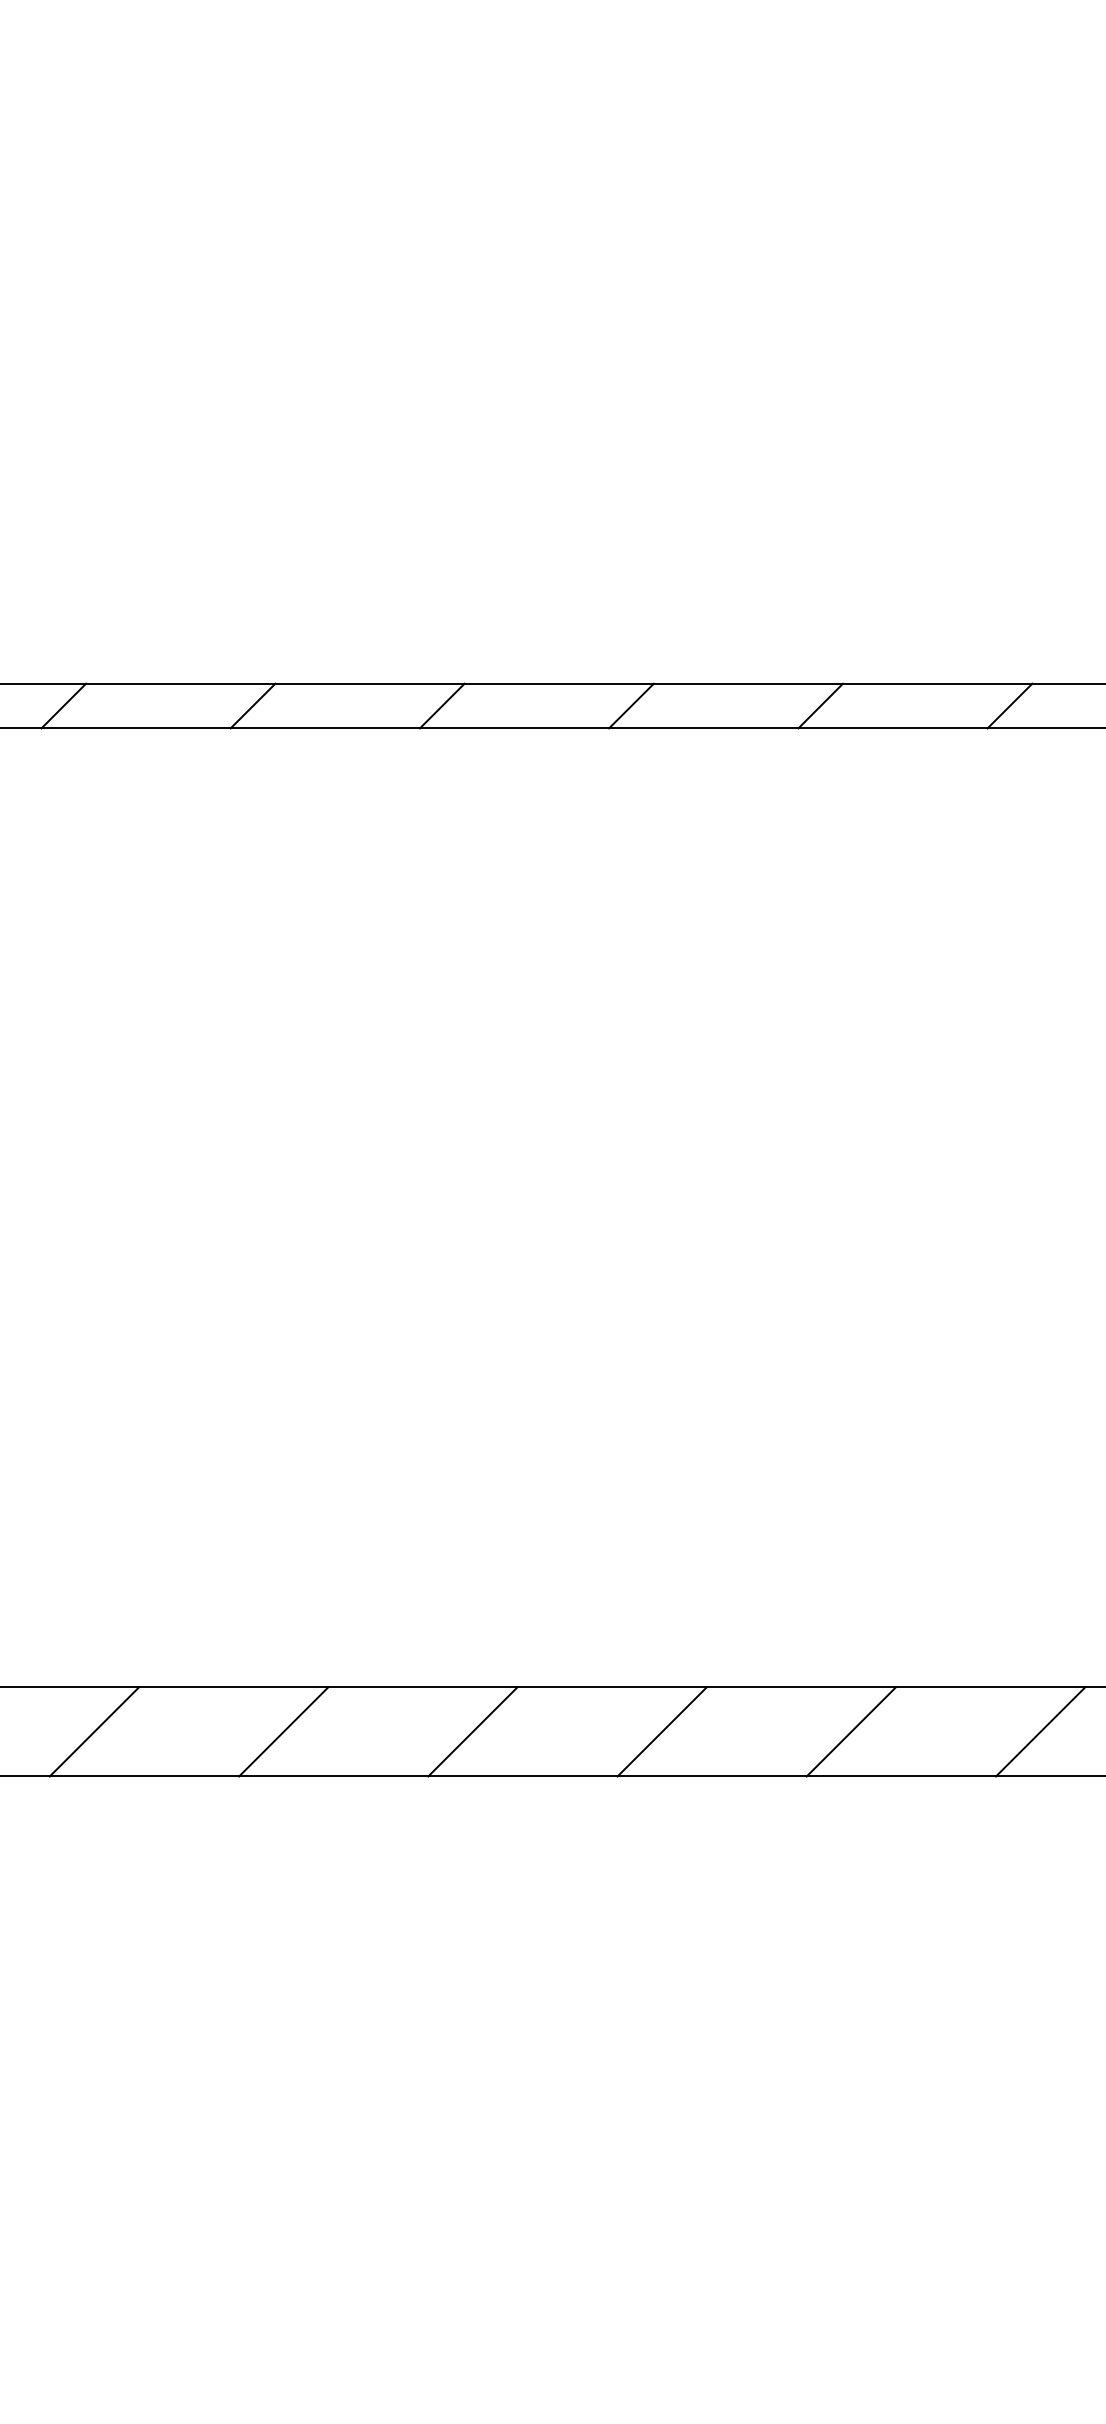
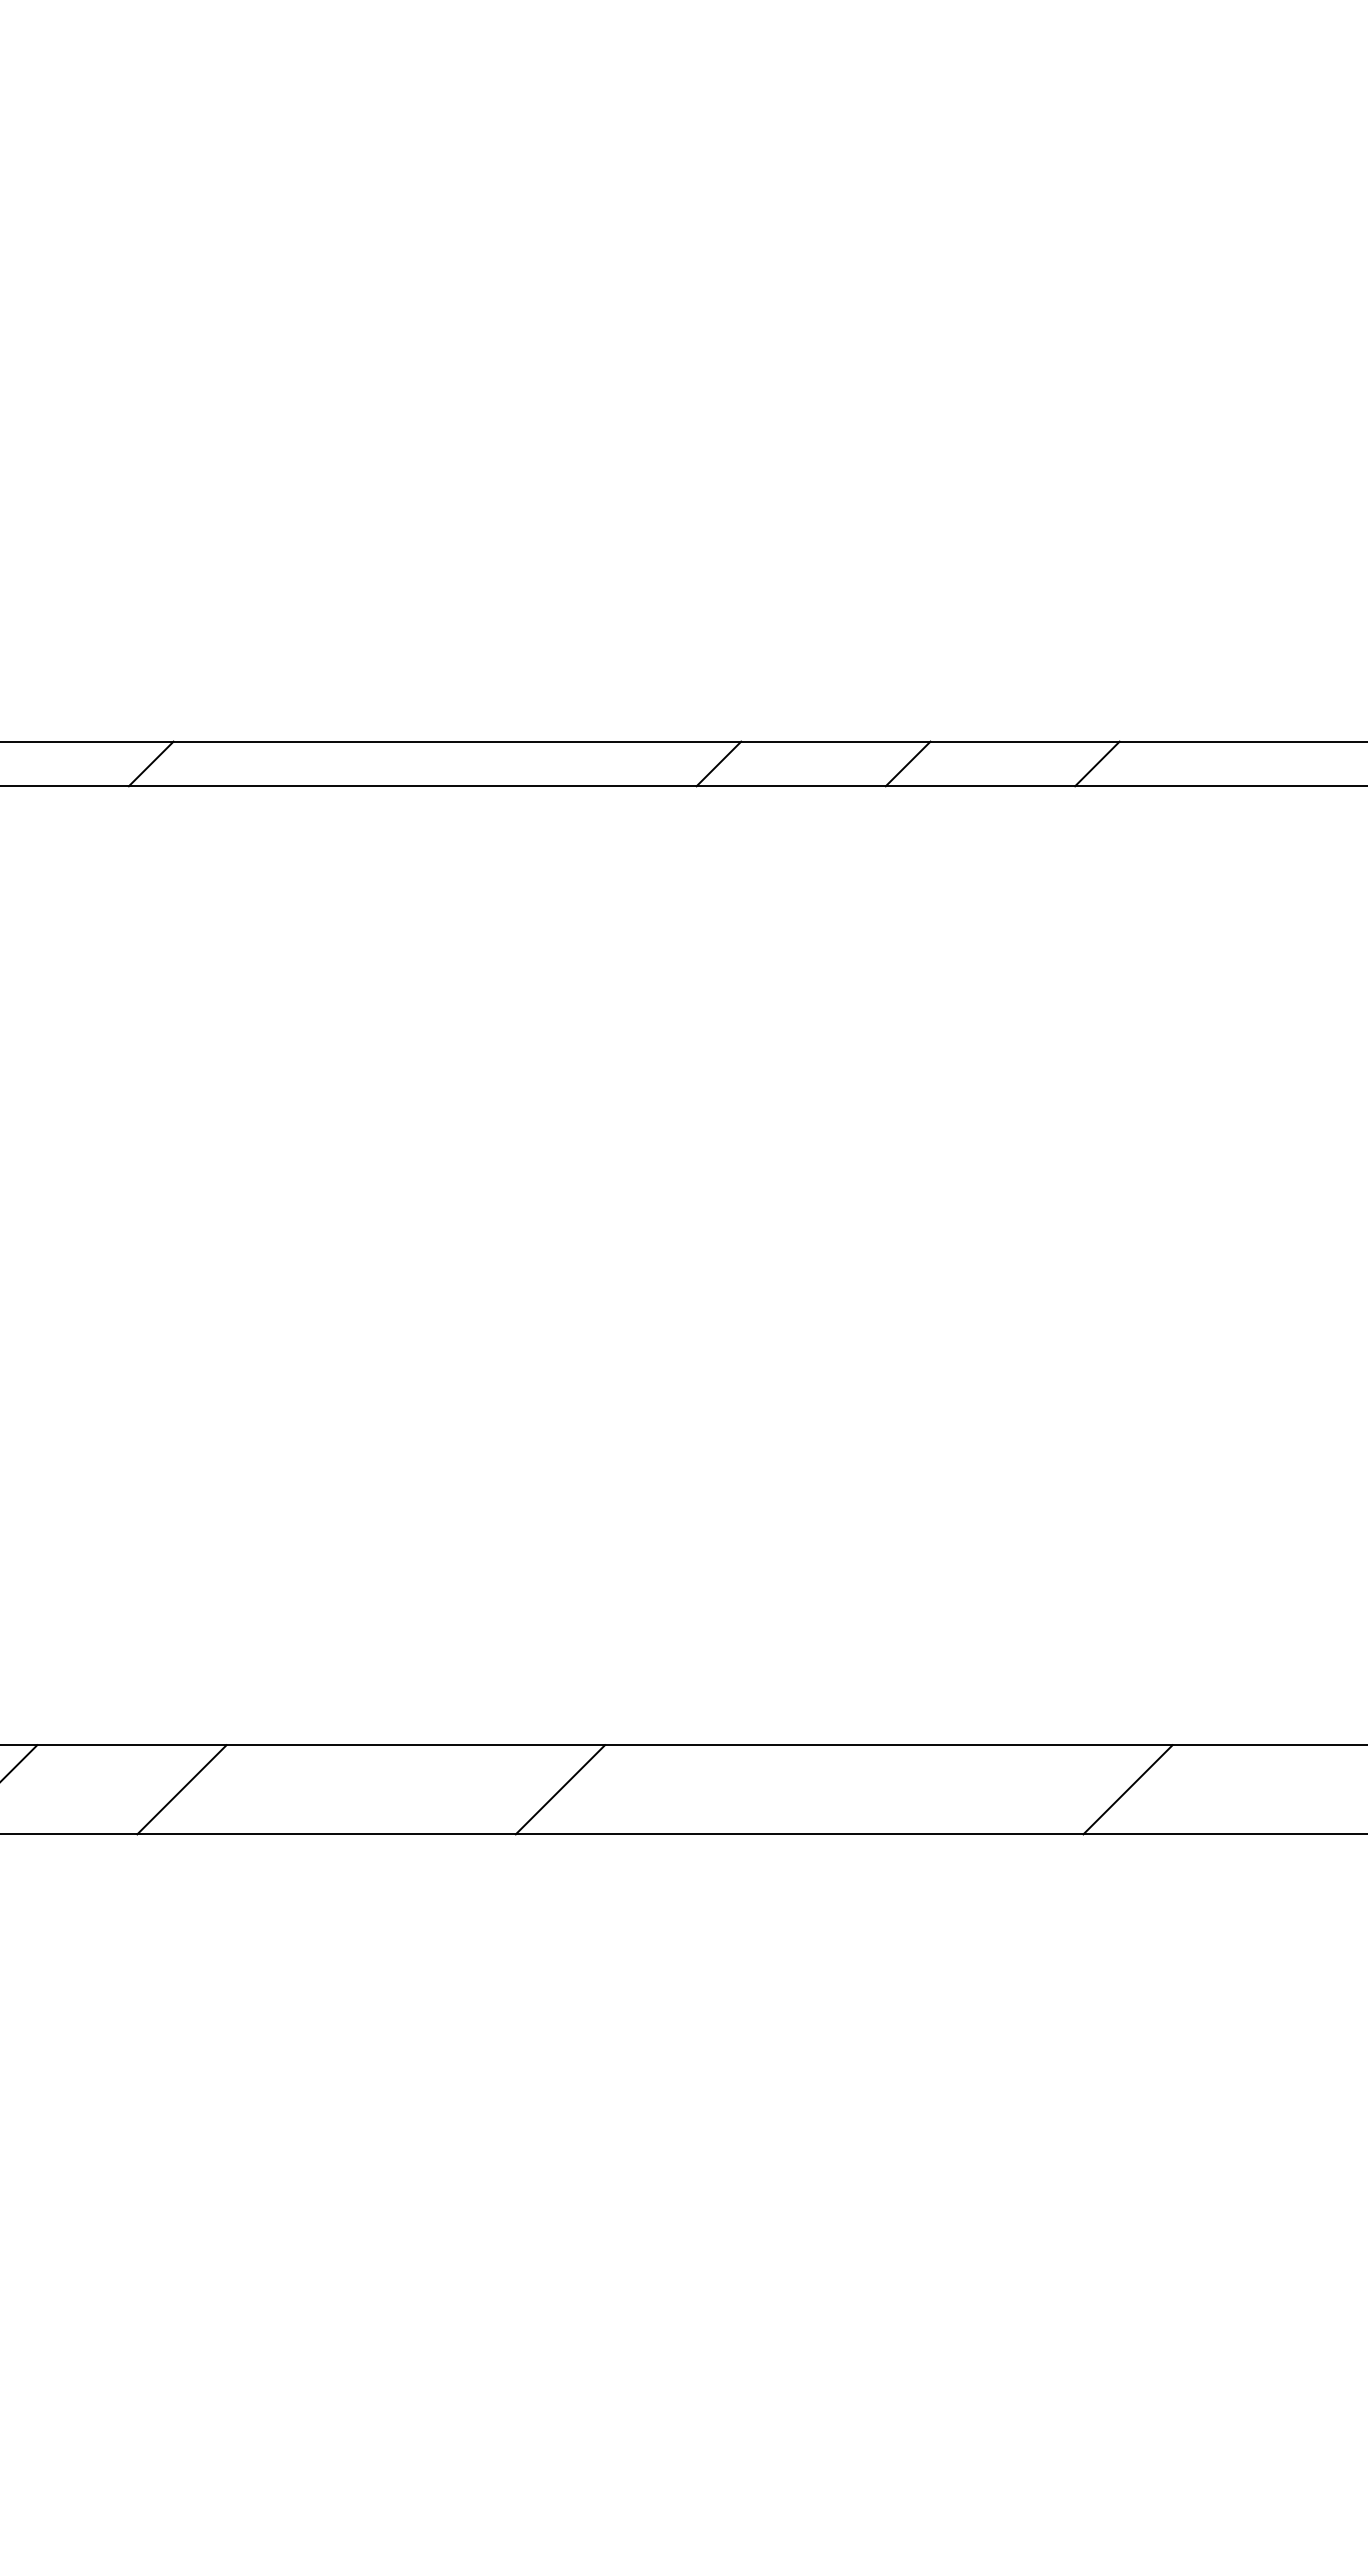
line: (63, 705) -> (340, 763), removed
line: (252, 705) -> (529, 763), removed
line: (1009, 705) -> (1286, 763), removed
line: (93, 1731) -> (370, 1789), removed
line: (472, 1731) -> (749, 1789), removed
line: (661, 1731) -> (938, 1789), removed
line: (1039, 1731) -> (1316, 1789), removed

